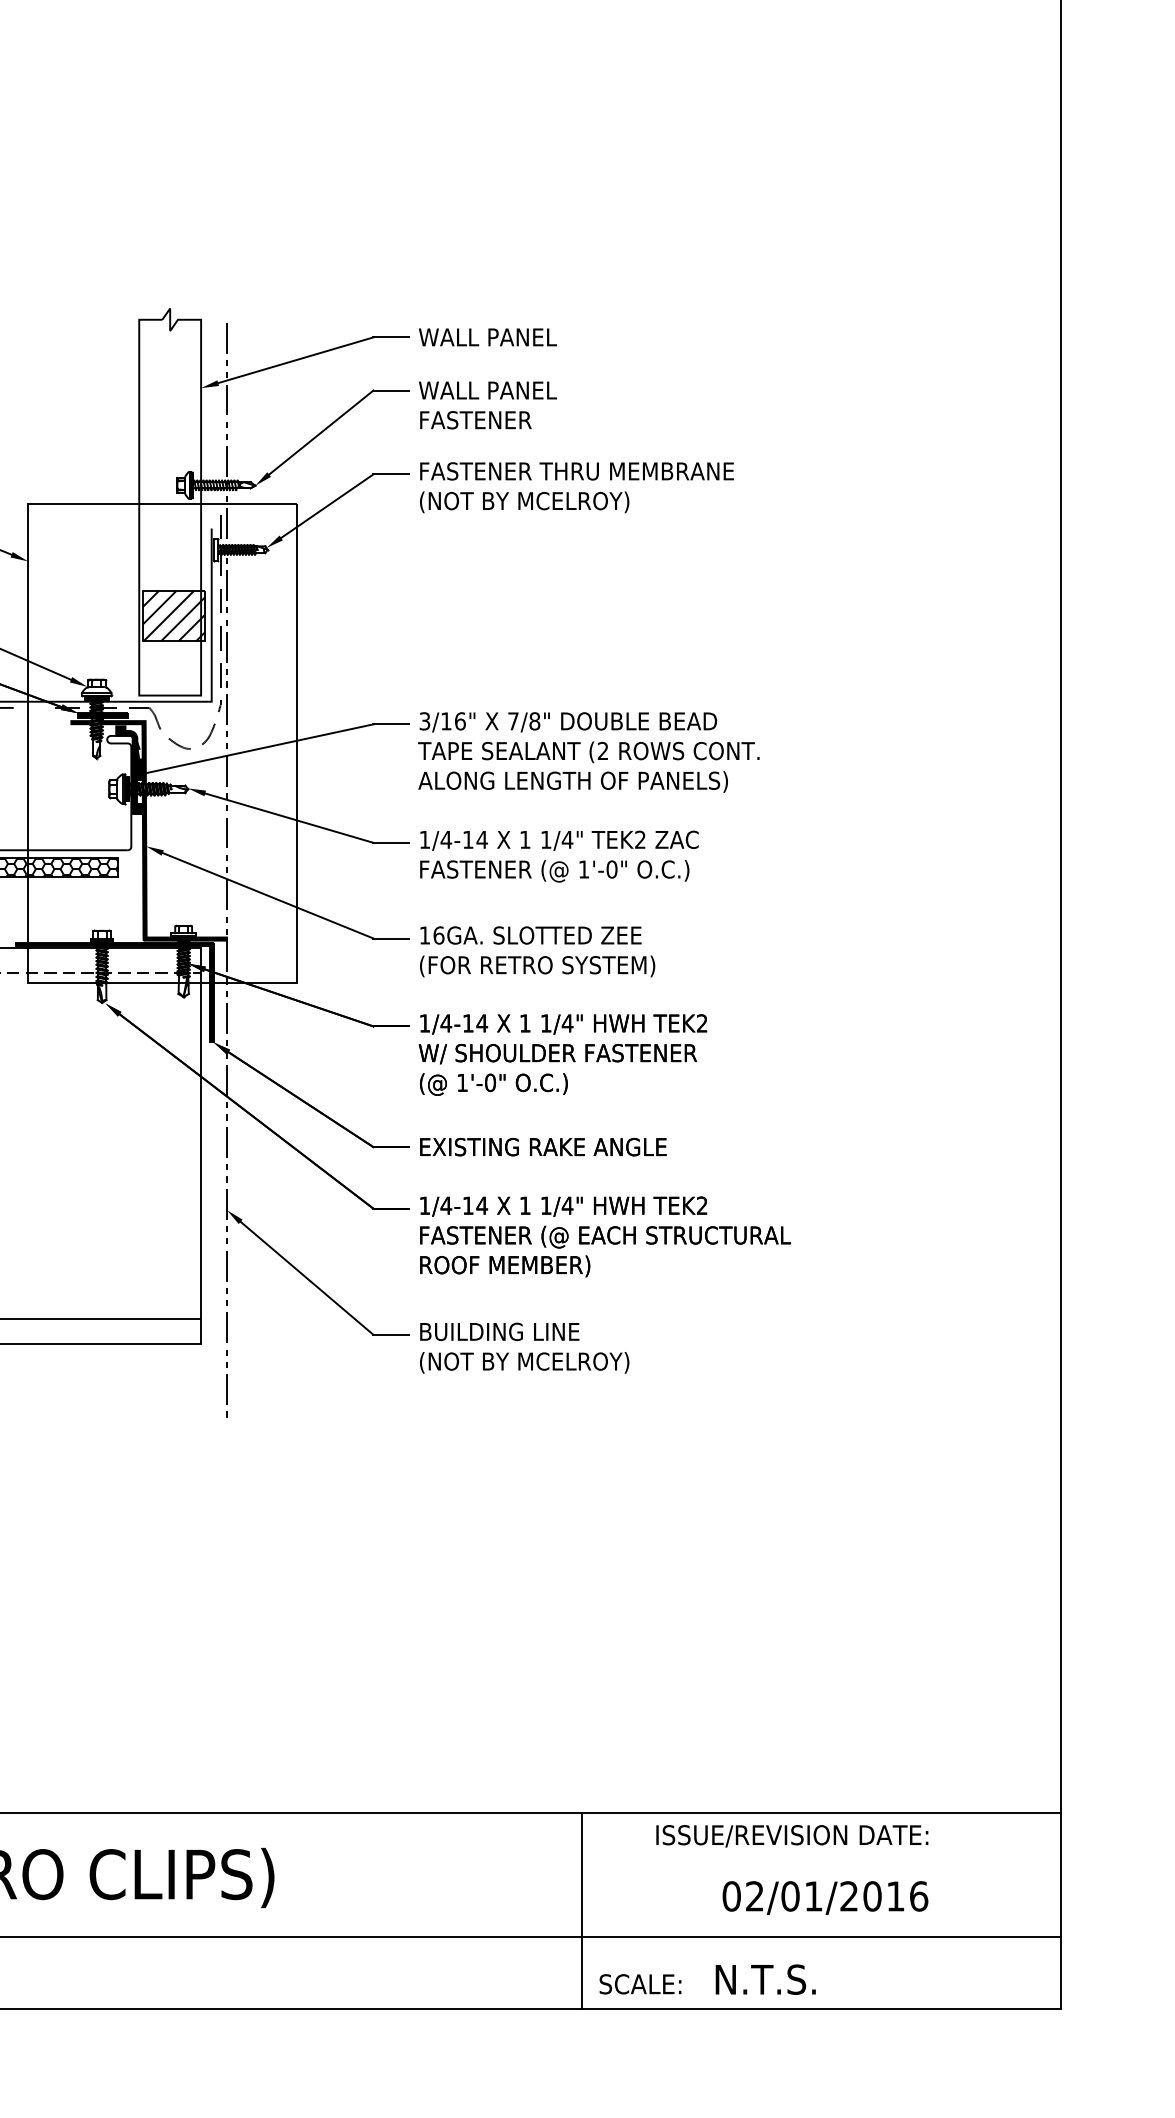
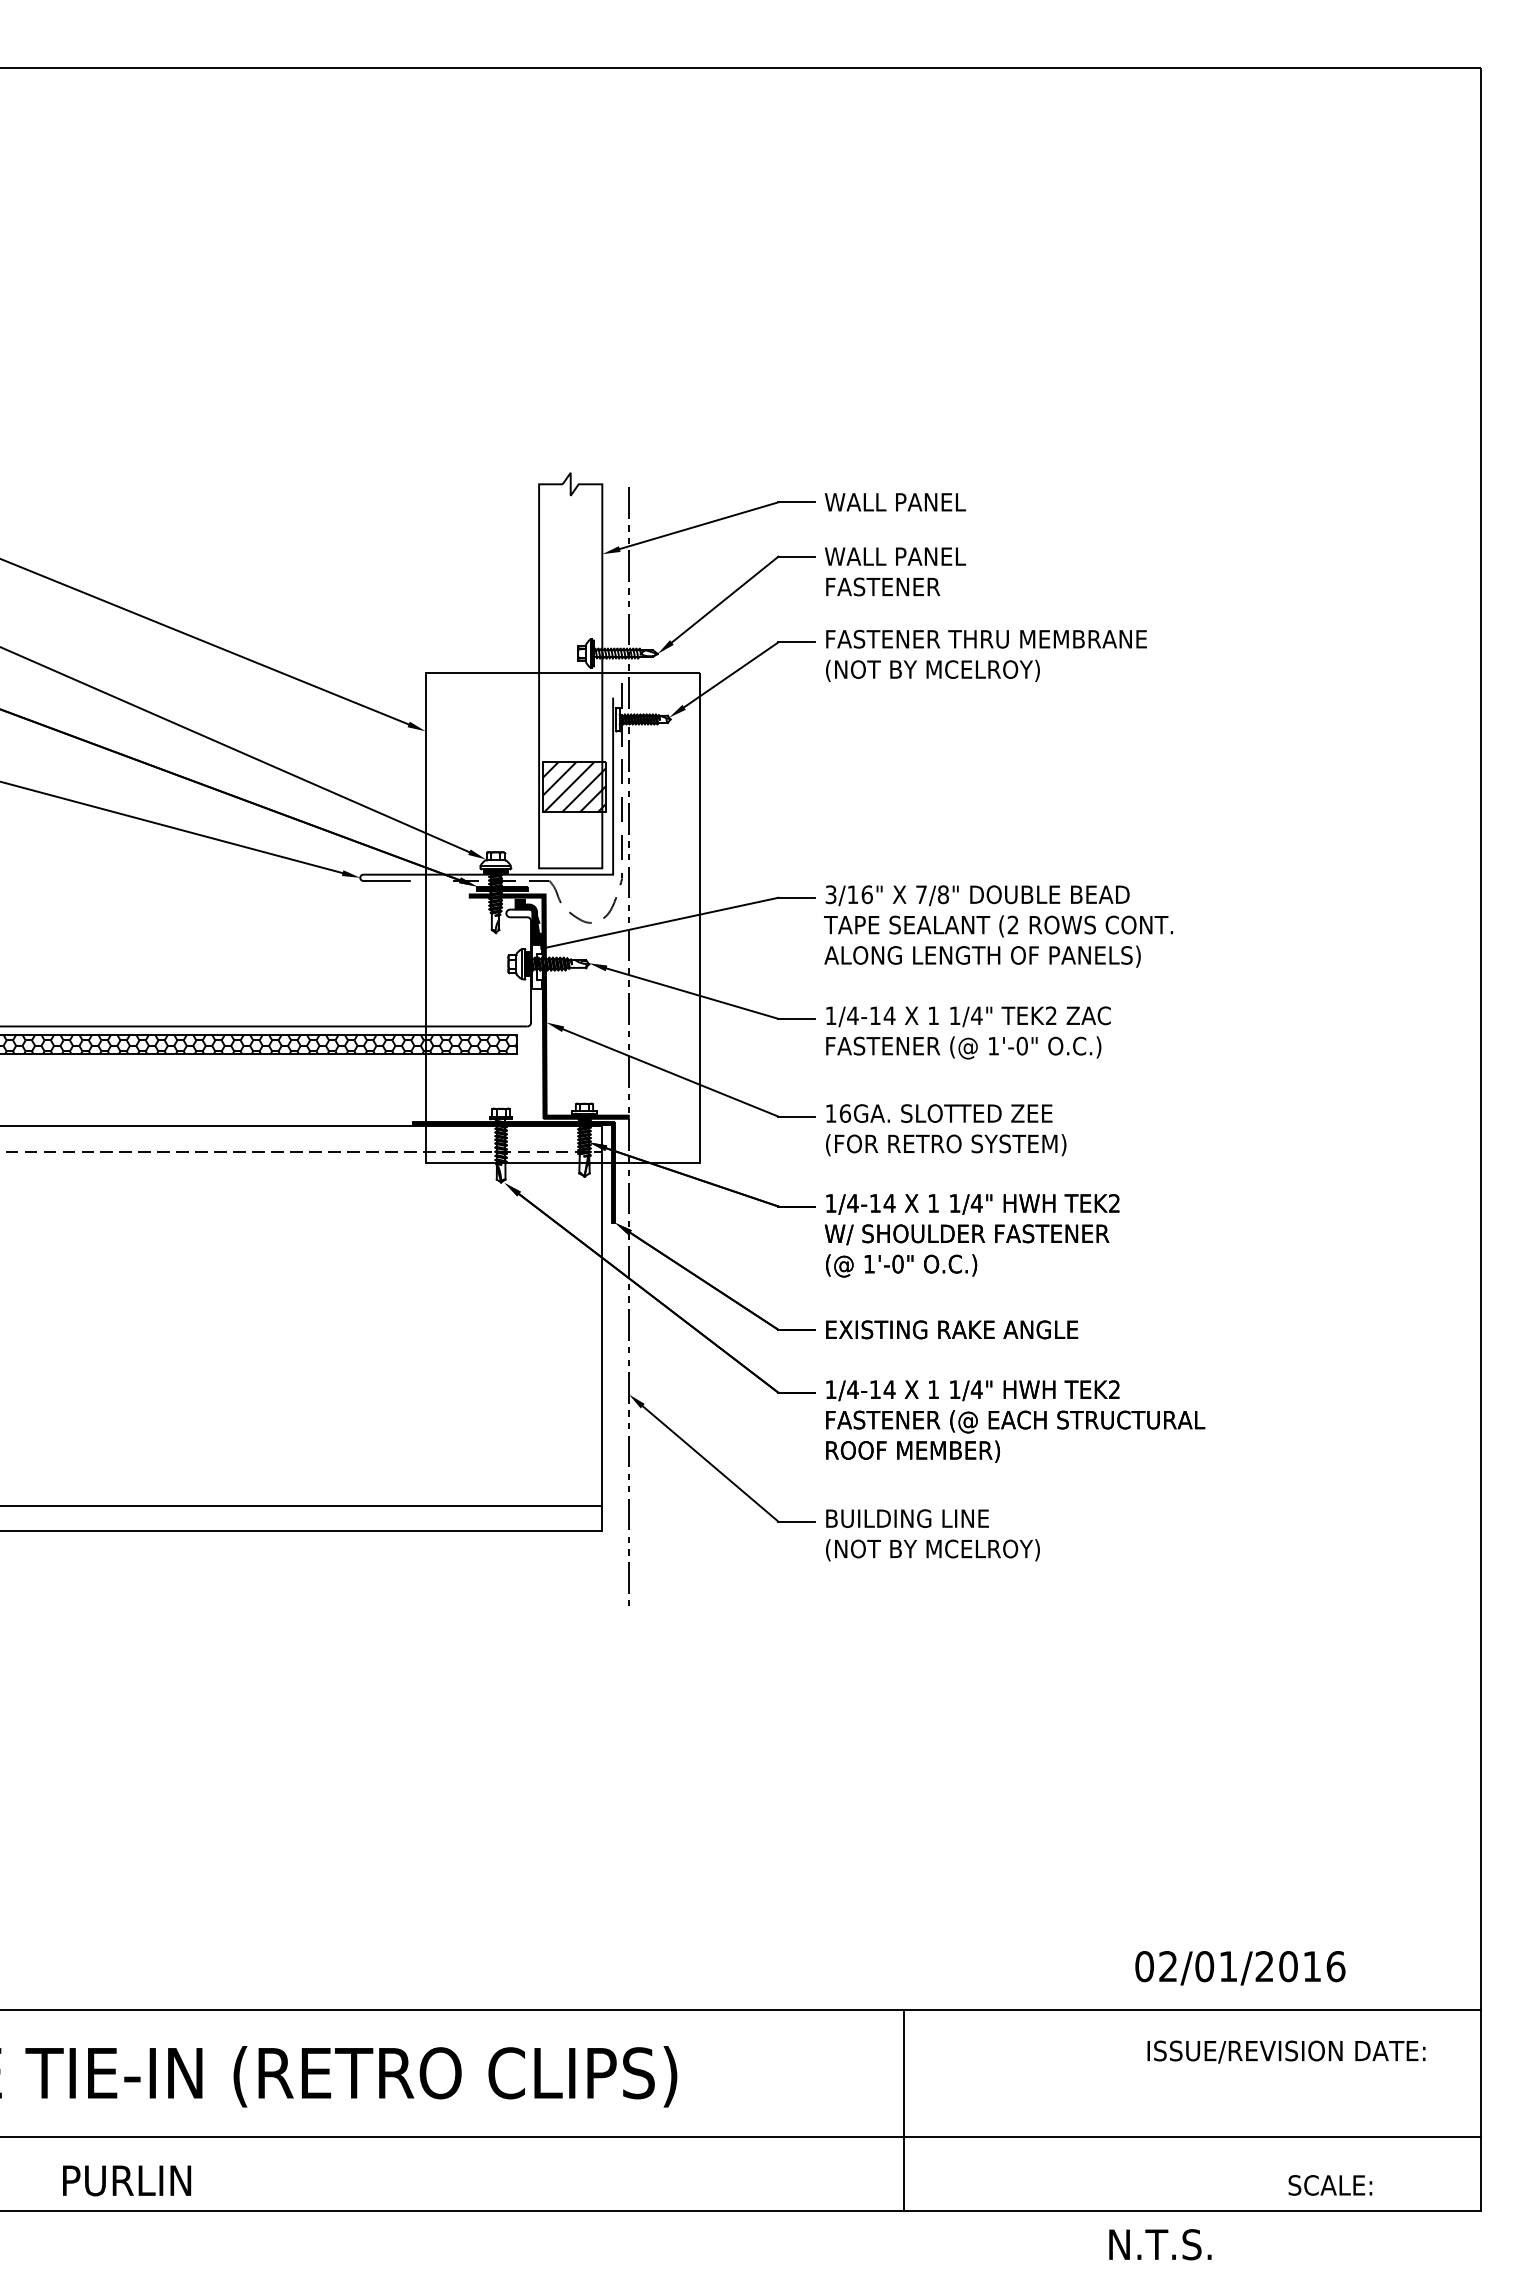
fill: (136, 791) -> (536, 966), removed
text: (792, 1835) -> (1286, 2051), moved
text: (825, 1898) -> (1240, 1968), moved
line: (581, 1910) -> (903, 2109), moved
text: (765, 1979) -> (1160, 2244), moved
text: (640, 1984) -> (1330, 2185), moved

